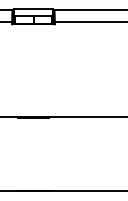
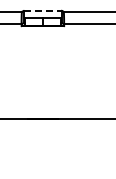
line: (33, 9) -> (42, 11), solid -> dashed

